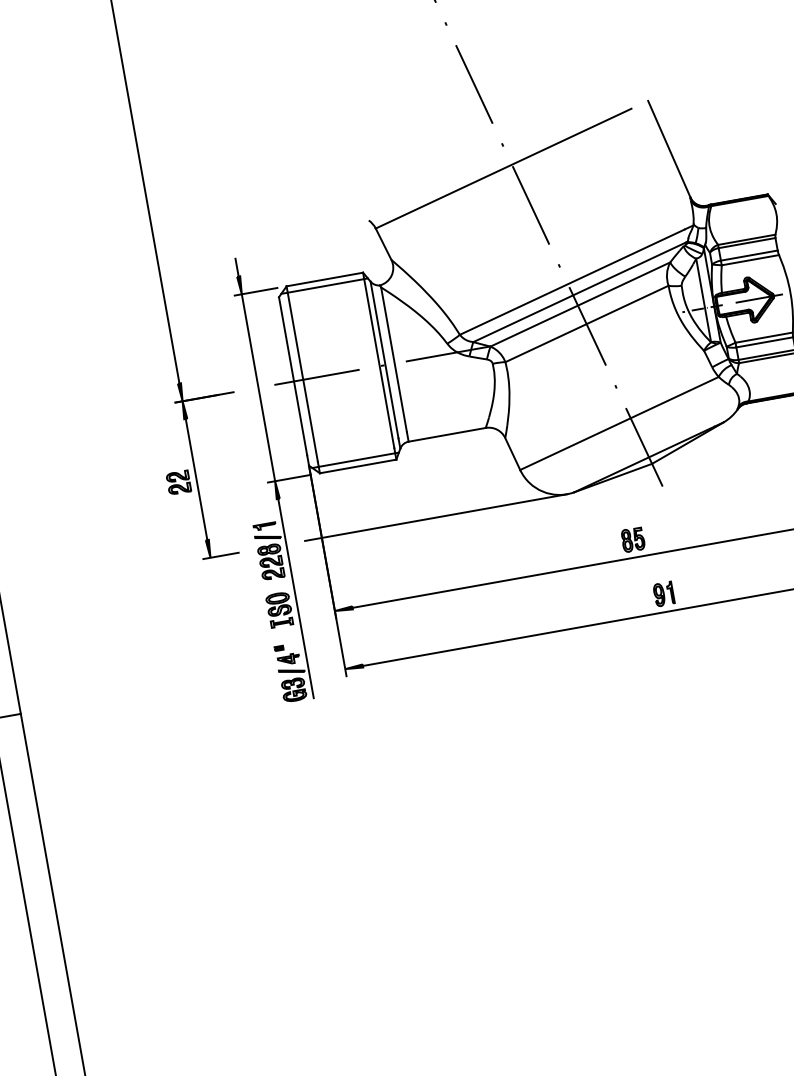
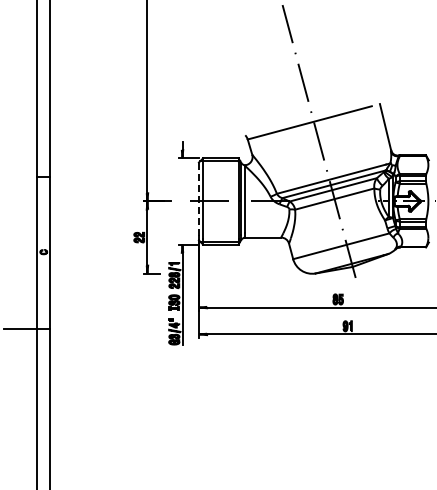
line: (292, 377) -> (198, 199), solid -> dashed
line: (258, 387) -> (182, 201), removed
line: (435, 517) -> (251, 273), removed

